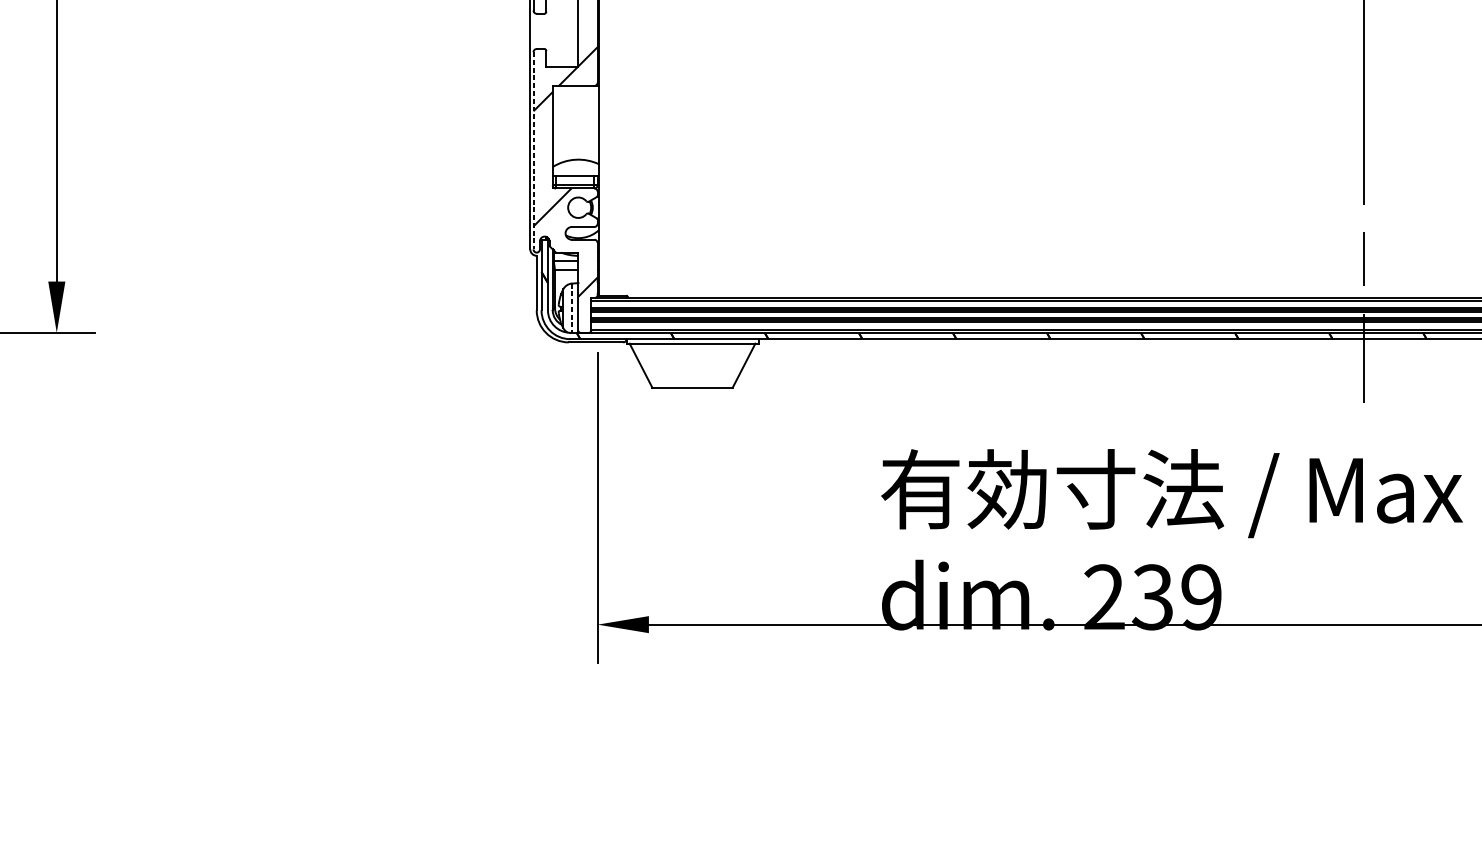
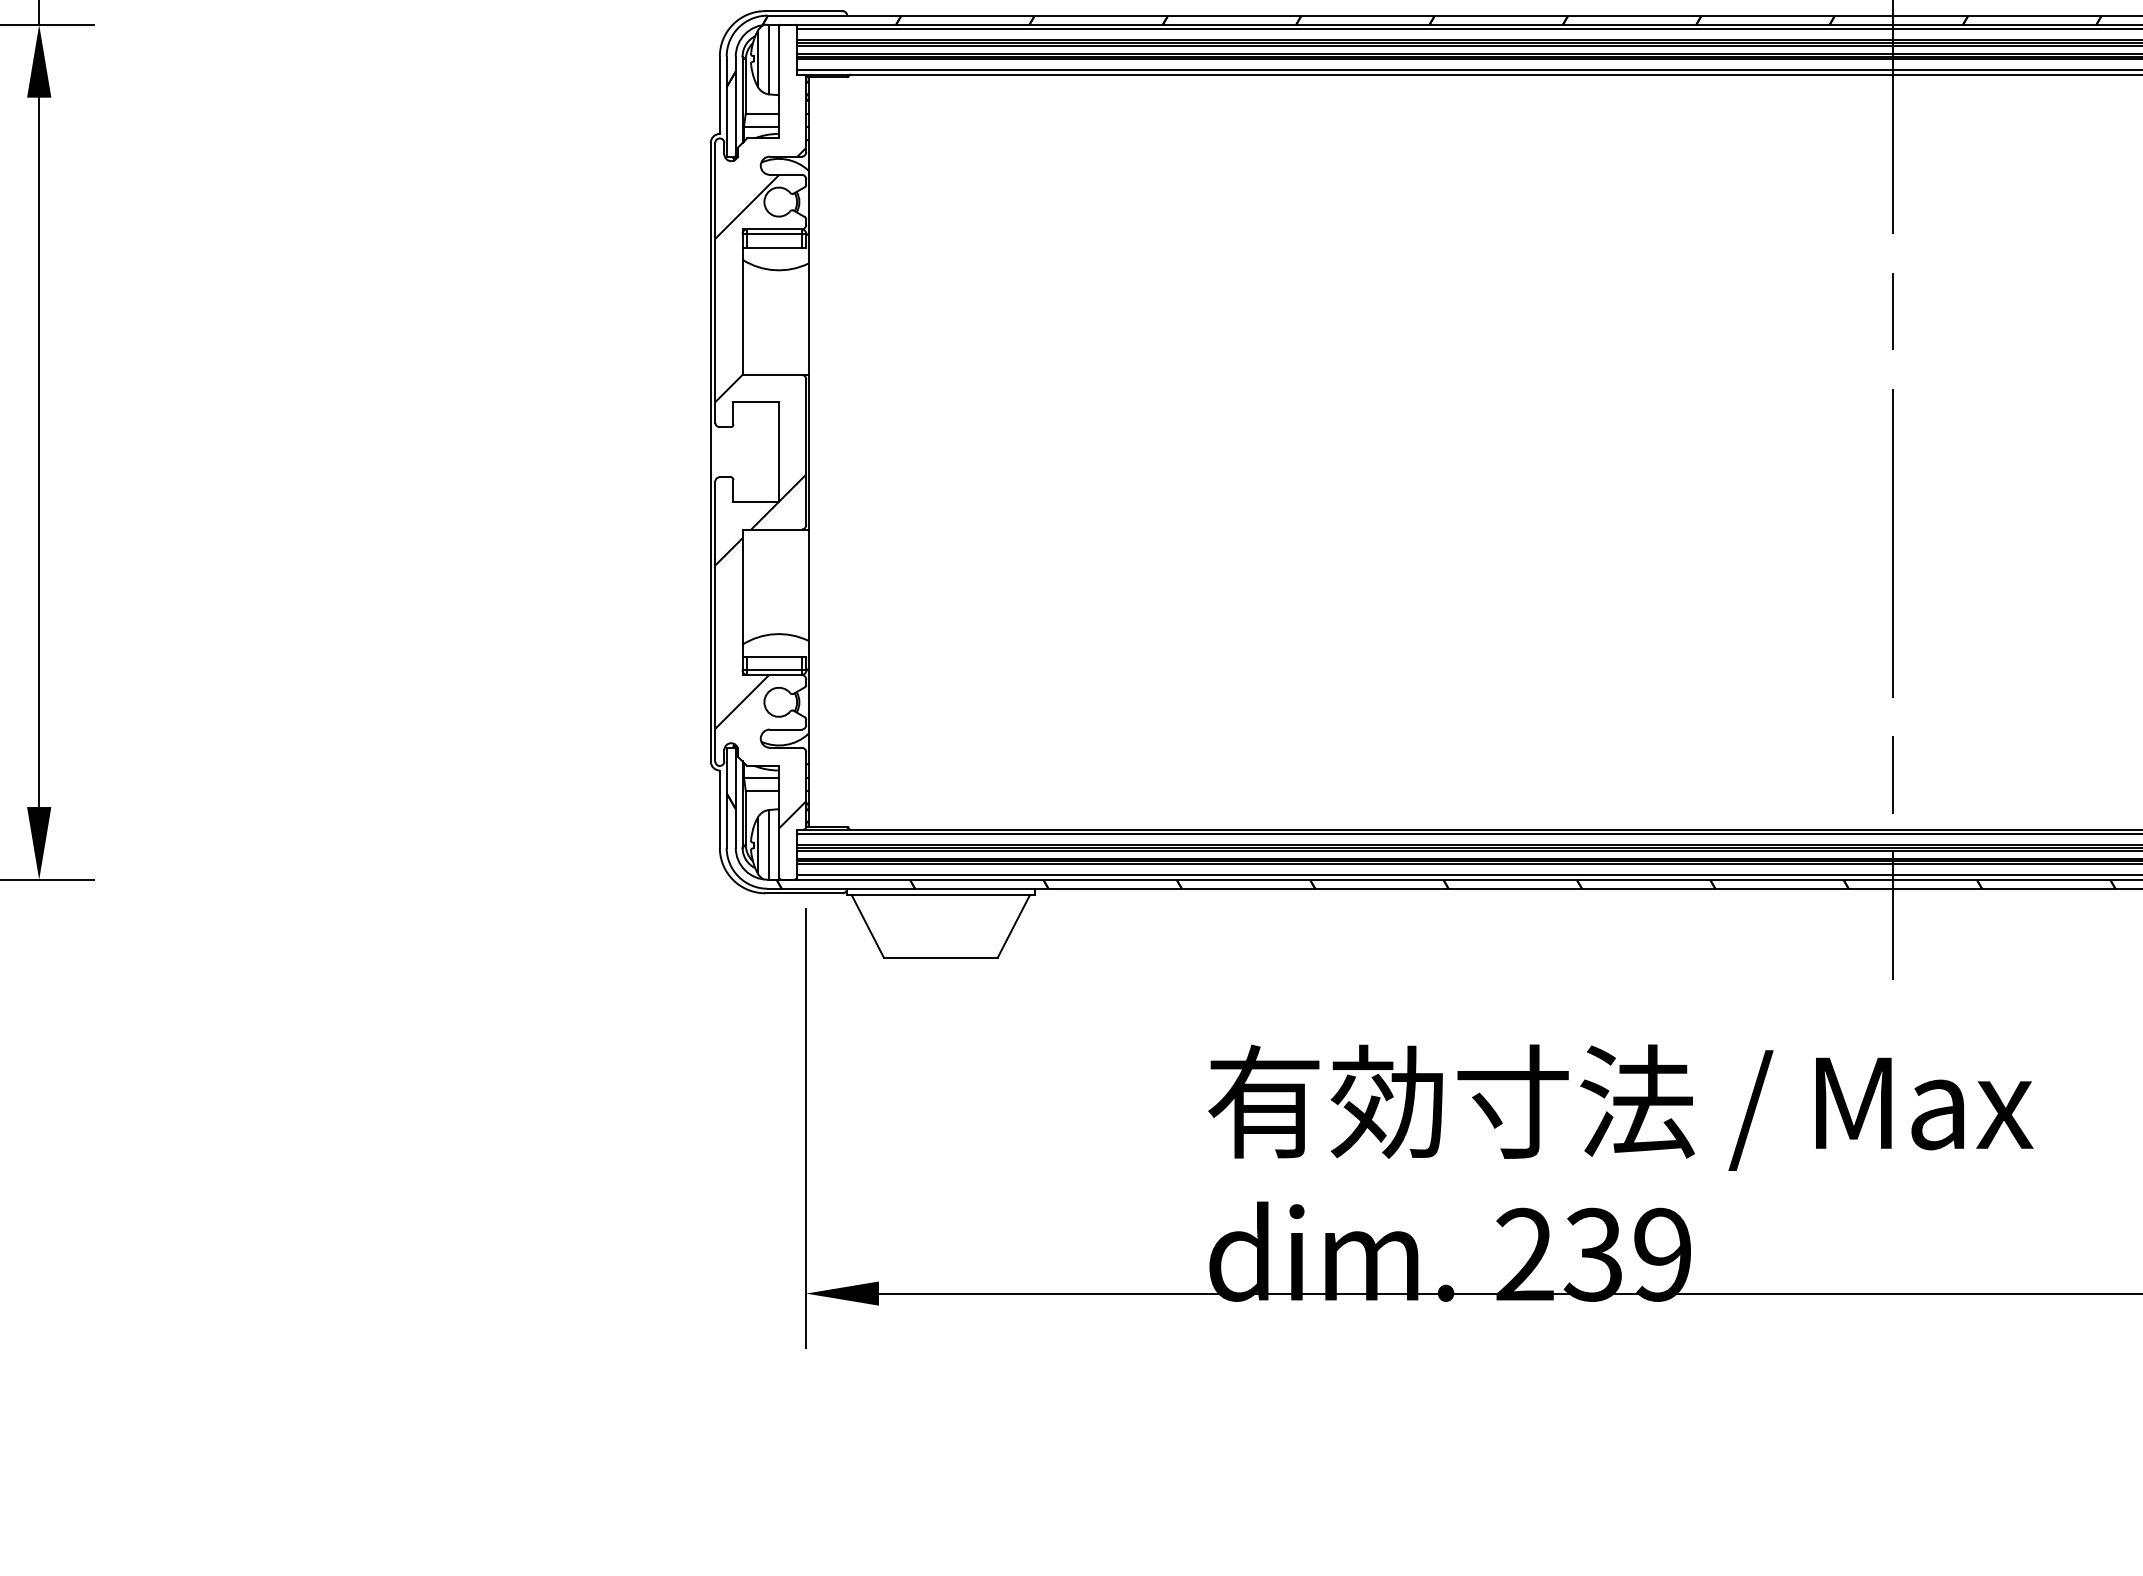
line: (533, 150) -> (715, 621), dashed -> solid
line: (571, 307) -> (769, 844), dashed -> solid

